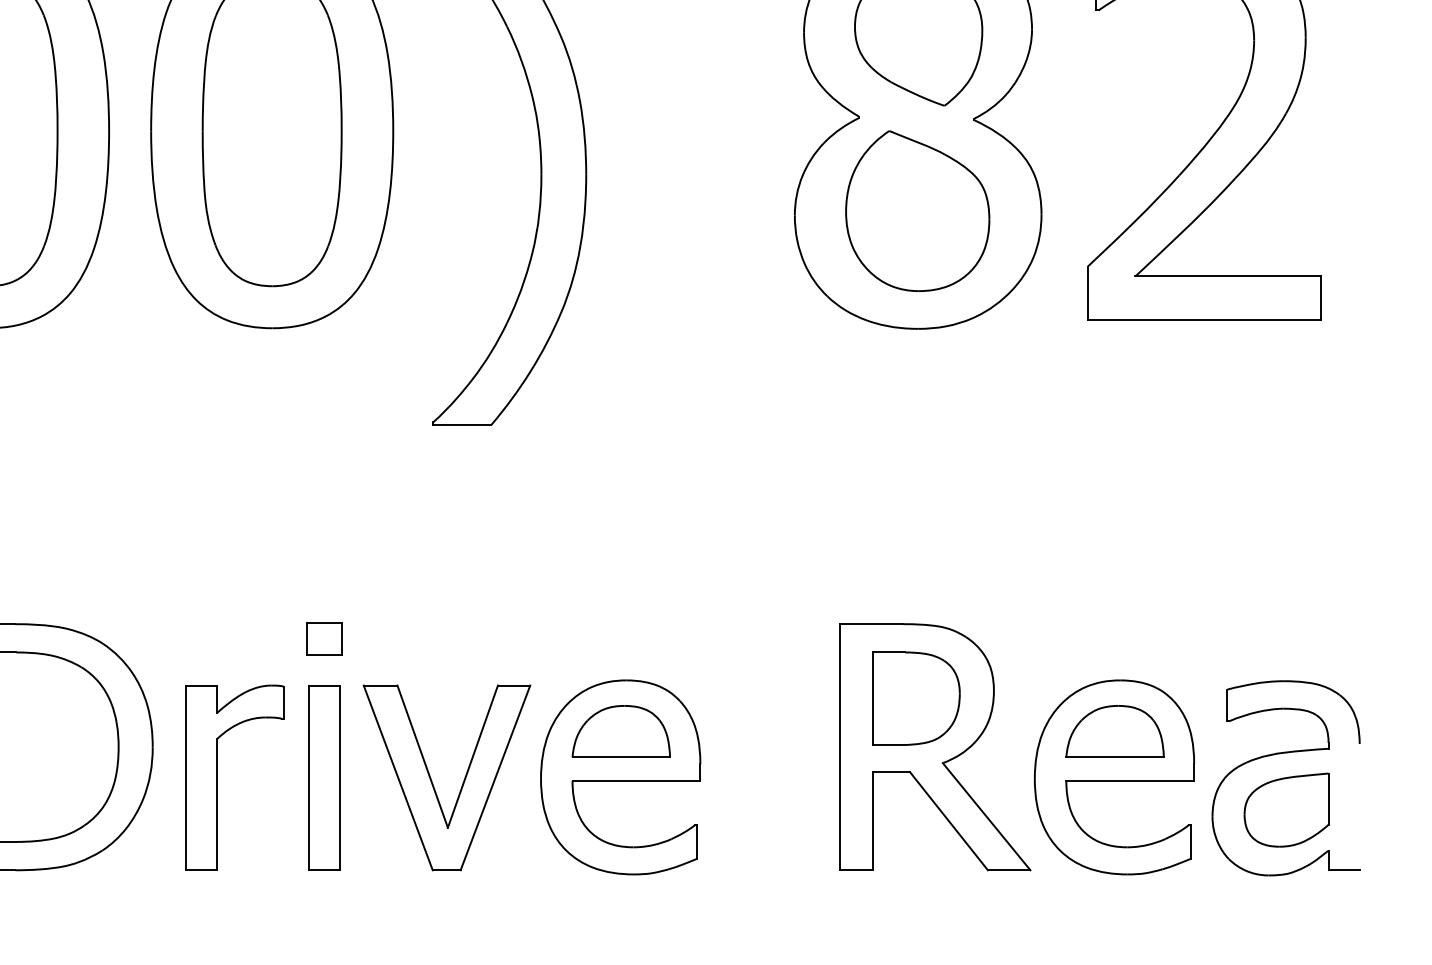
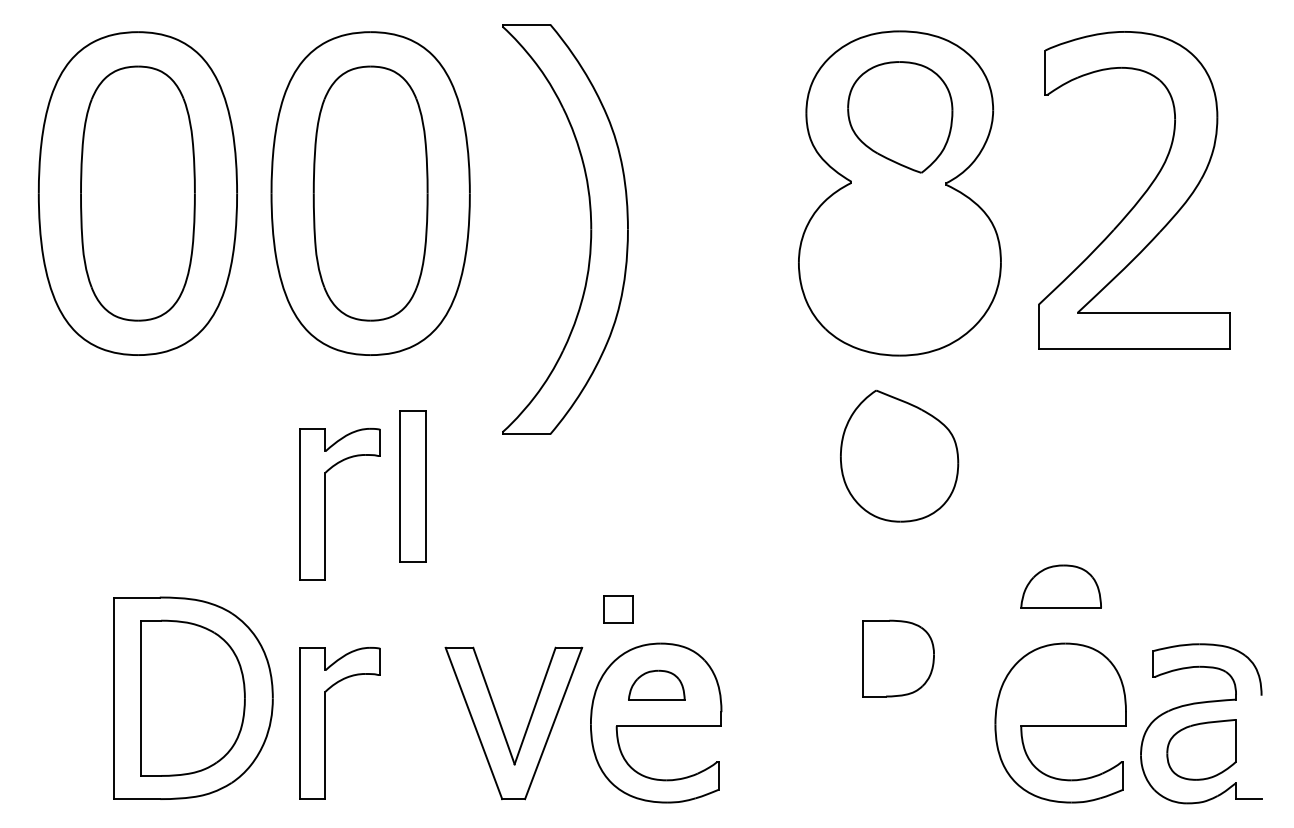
part: (917, 210) -> (899, 455), moved
part: (217, 510) -> (325, 504), added
part: (324, 638) -> (618, 609), moved
part: (621, 731) -> (656, 685), size x0.7
part: (1114, 731) -> (1060, 586), moved
part: (934, 747) -> (913, 698), removed
part: (323, 777) -> (412, 486), moved

